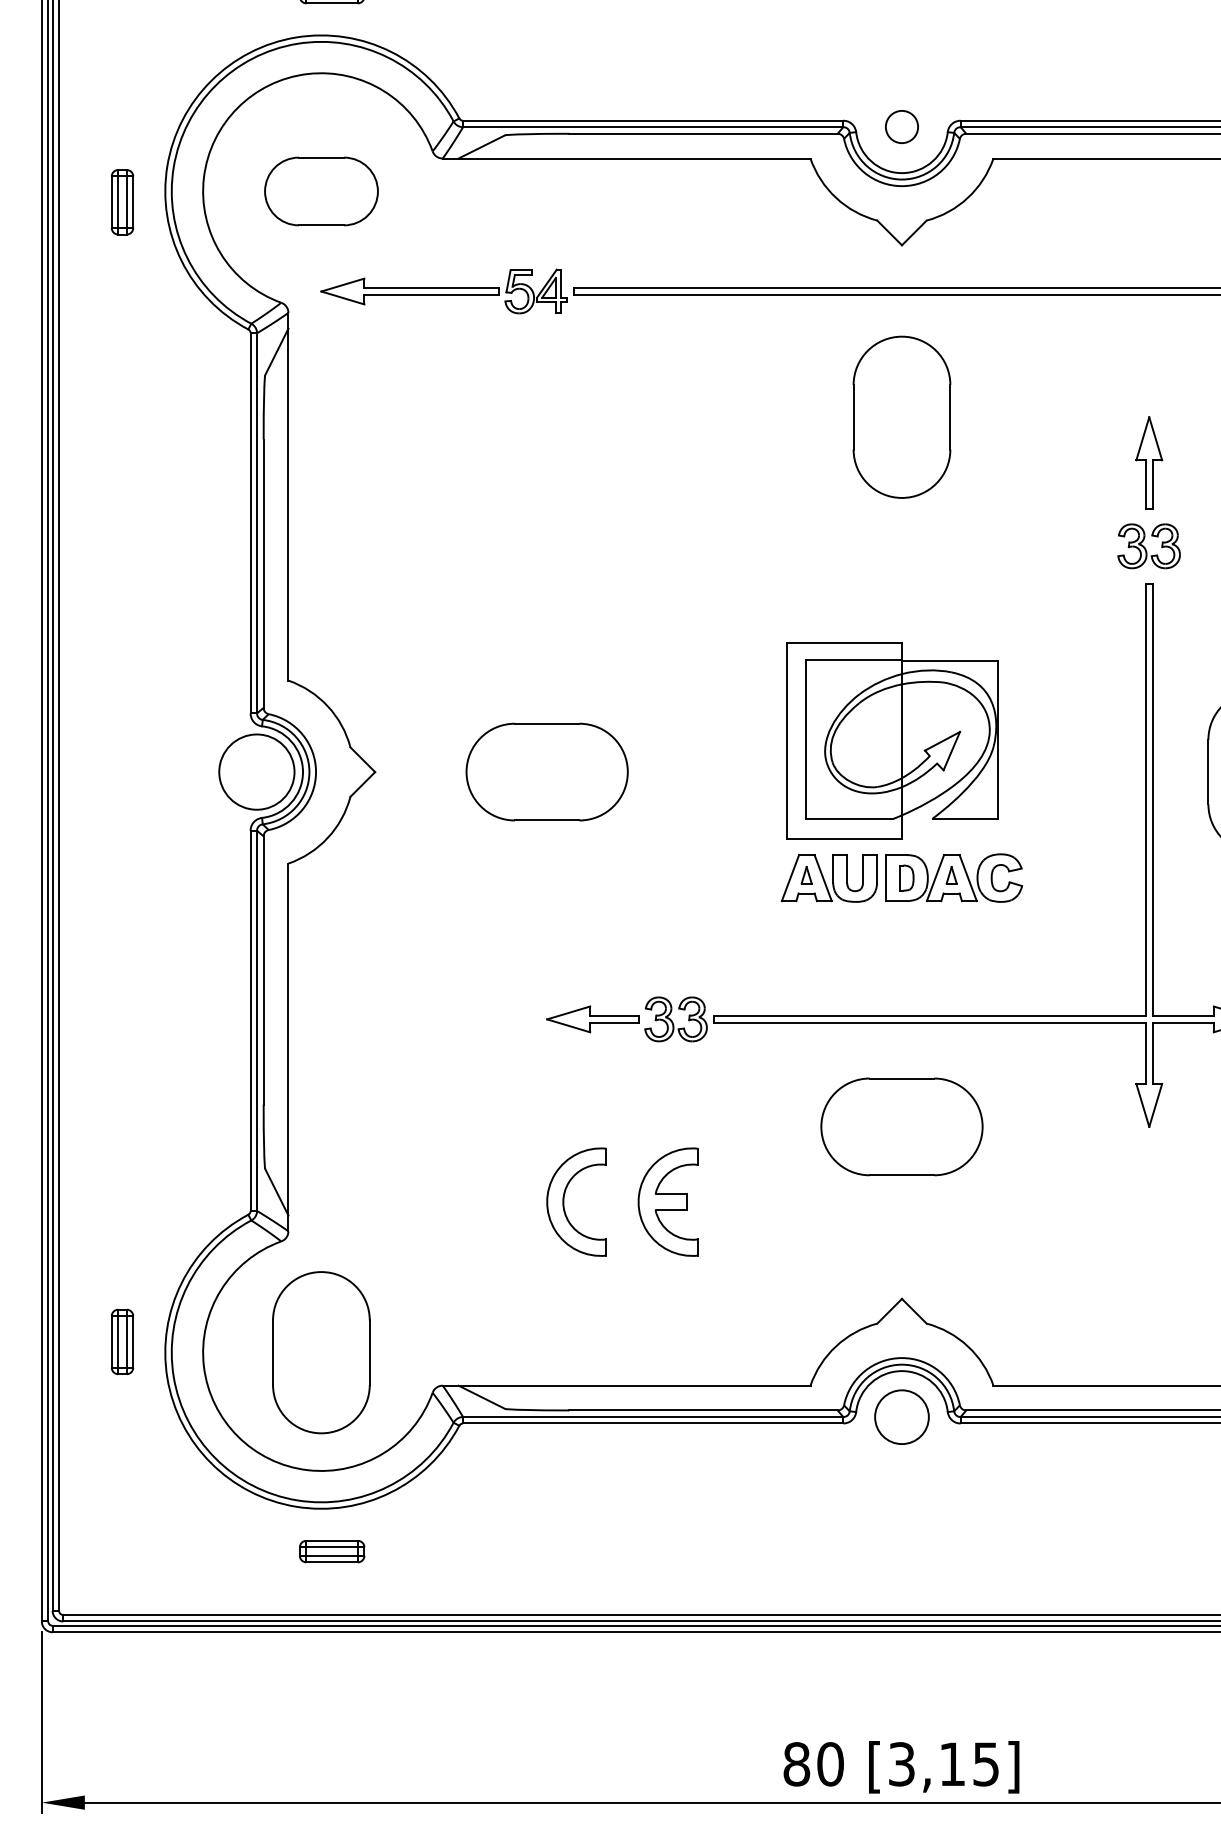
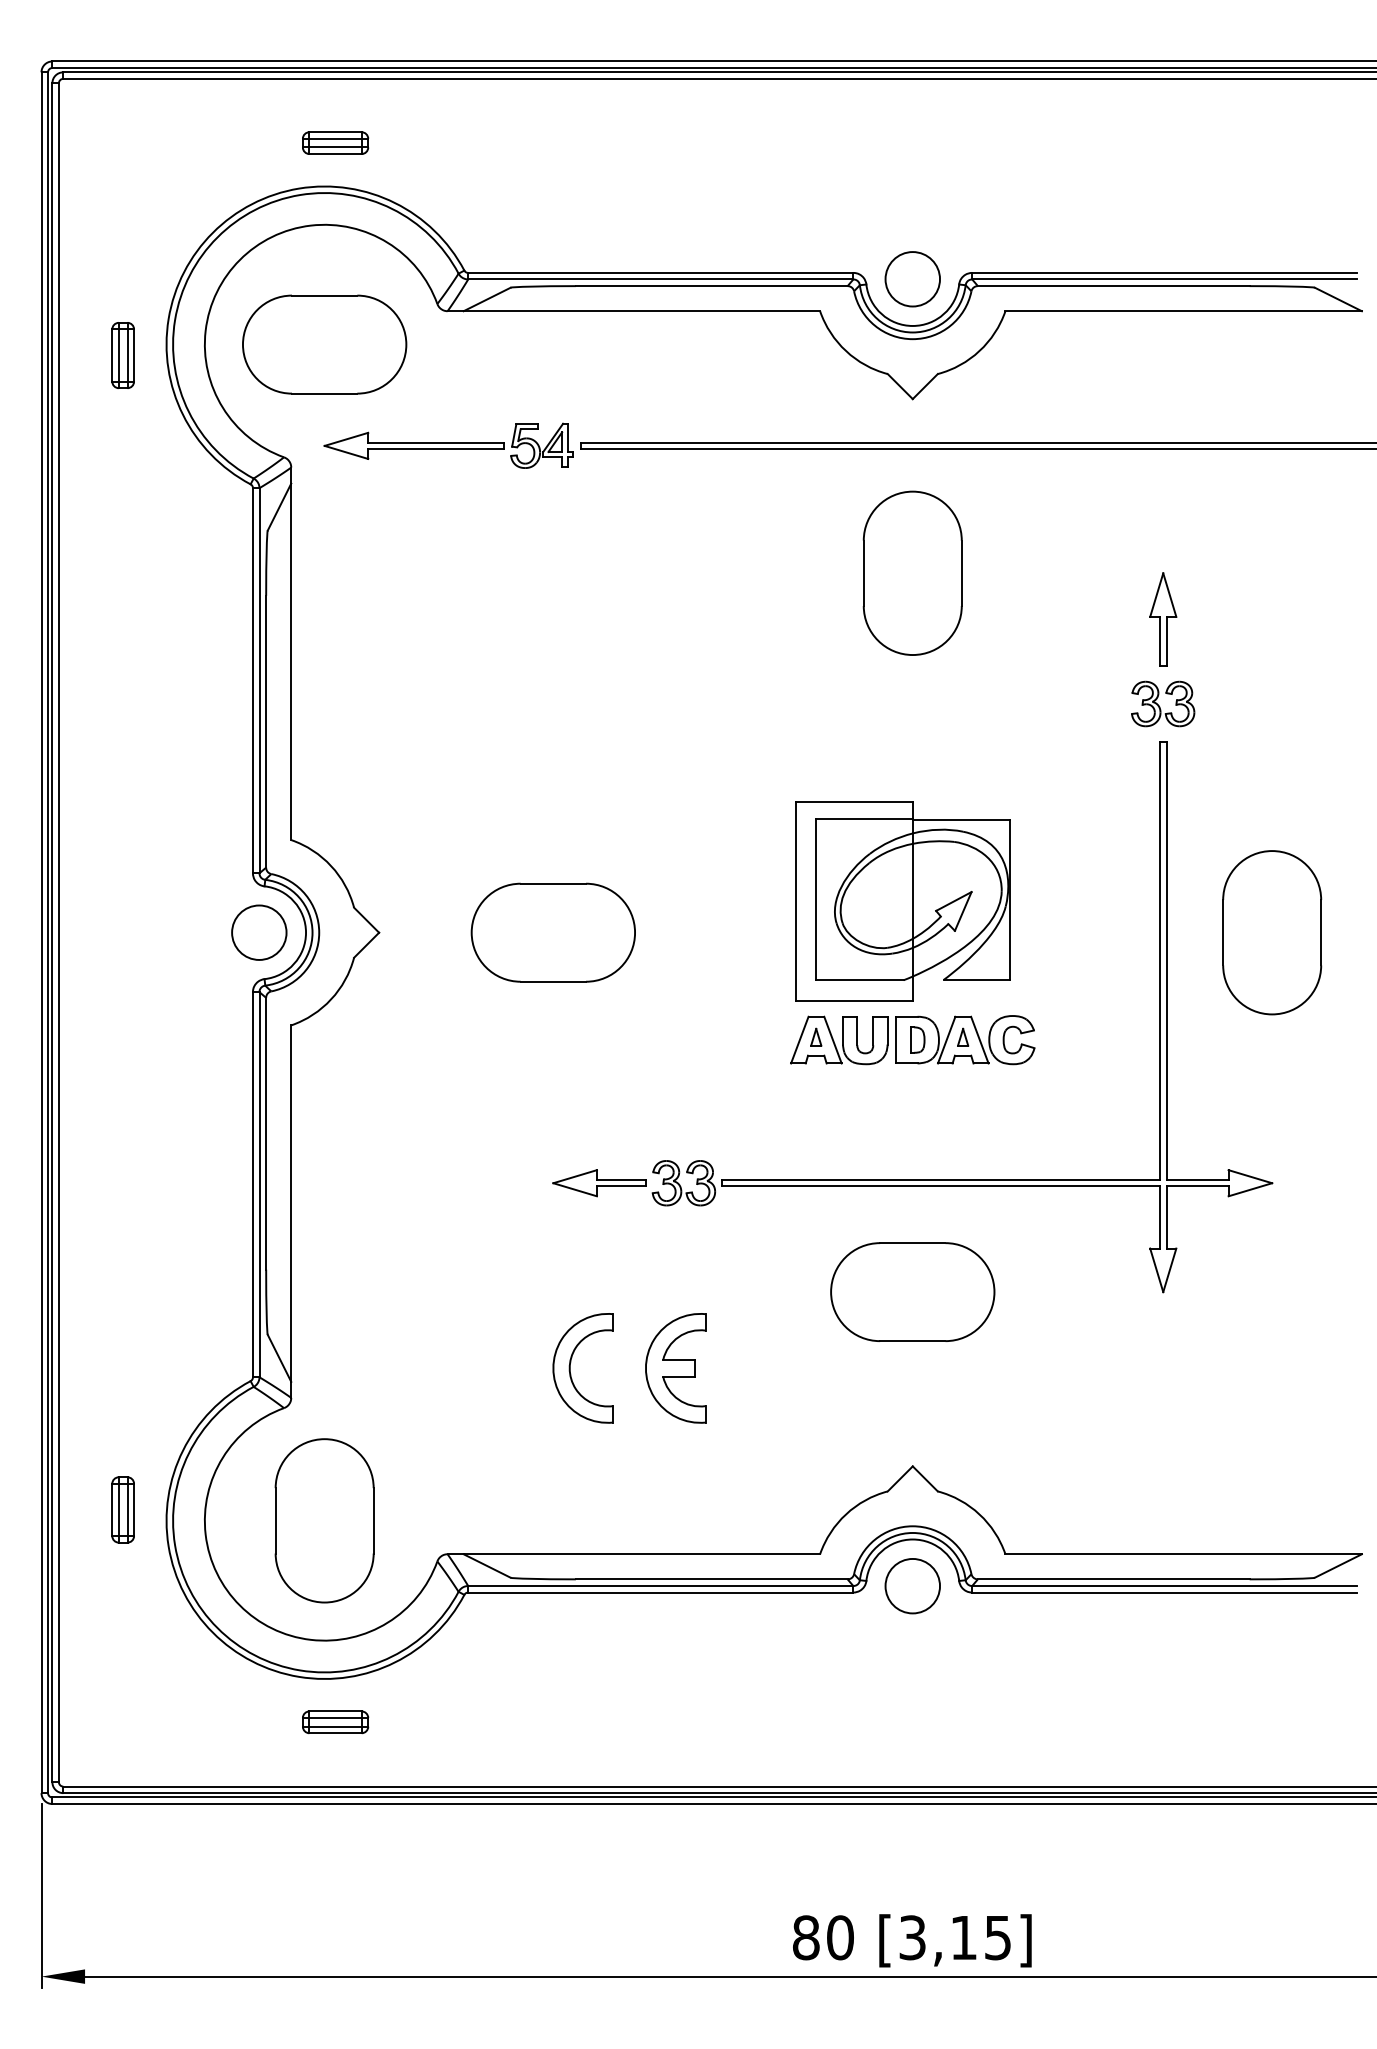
circle: (901, 127) -> (912, 279), size x1.67
part: (321, 191) -> (324, 344), size x1.43
circle: (257, 771) -> (259, 932), size x0.71

